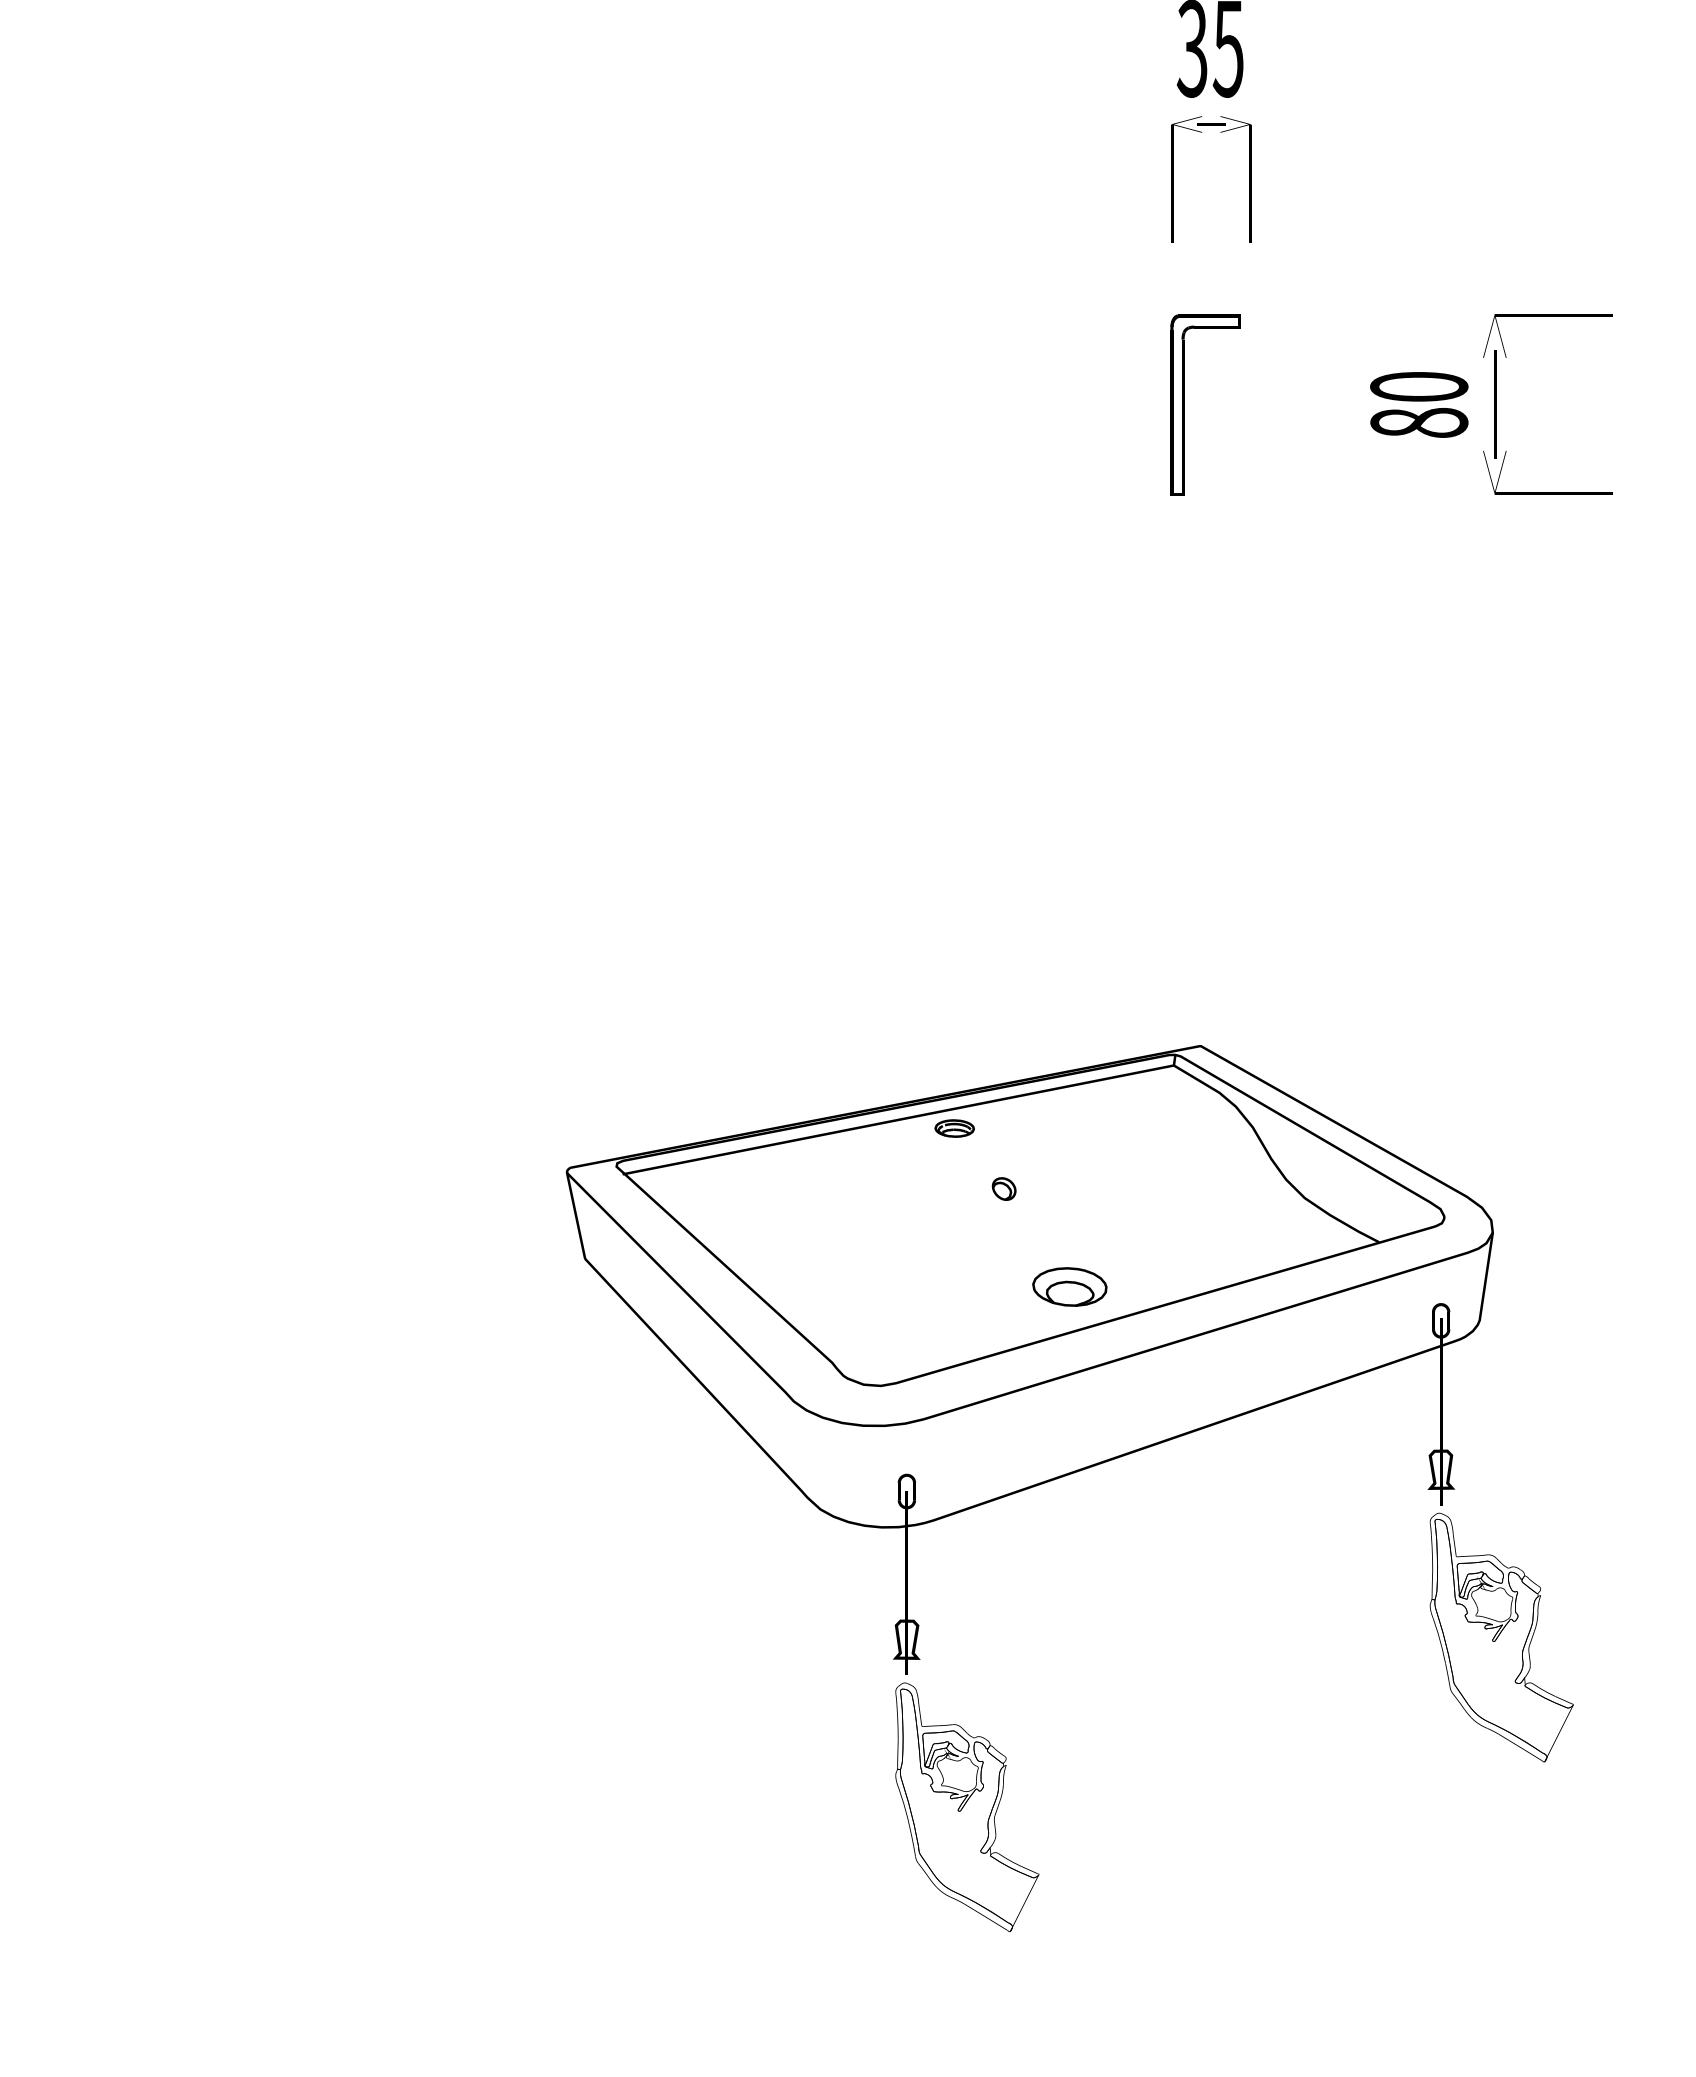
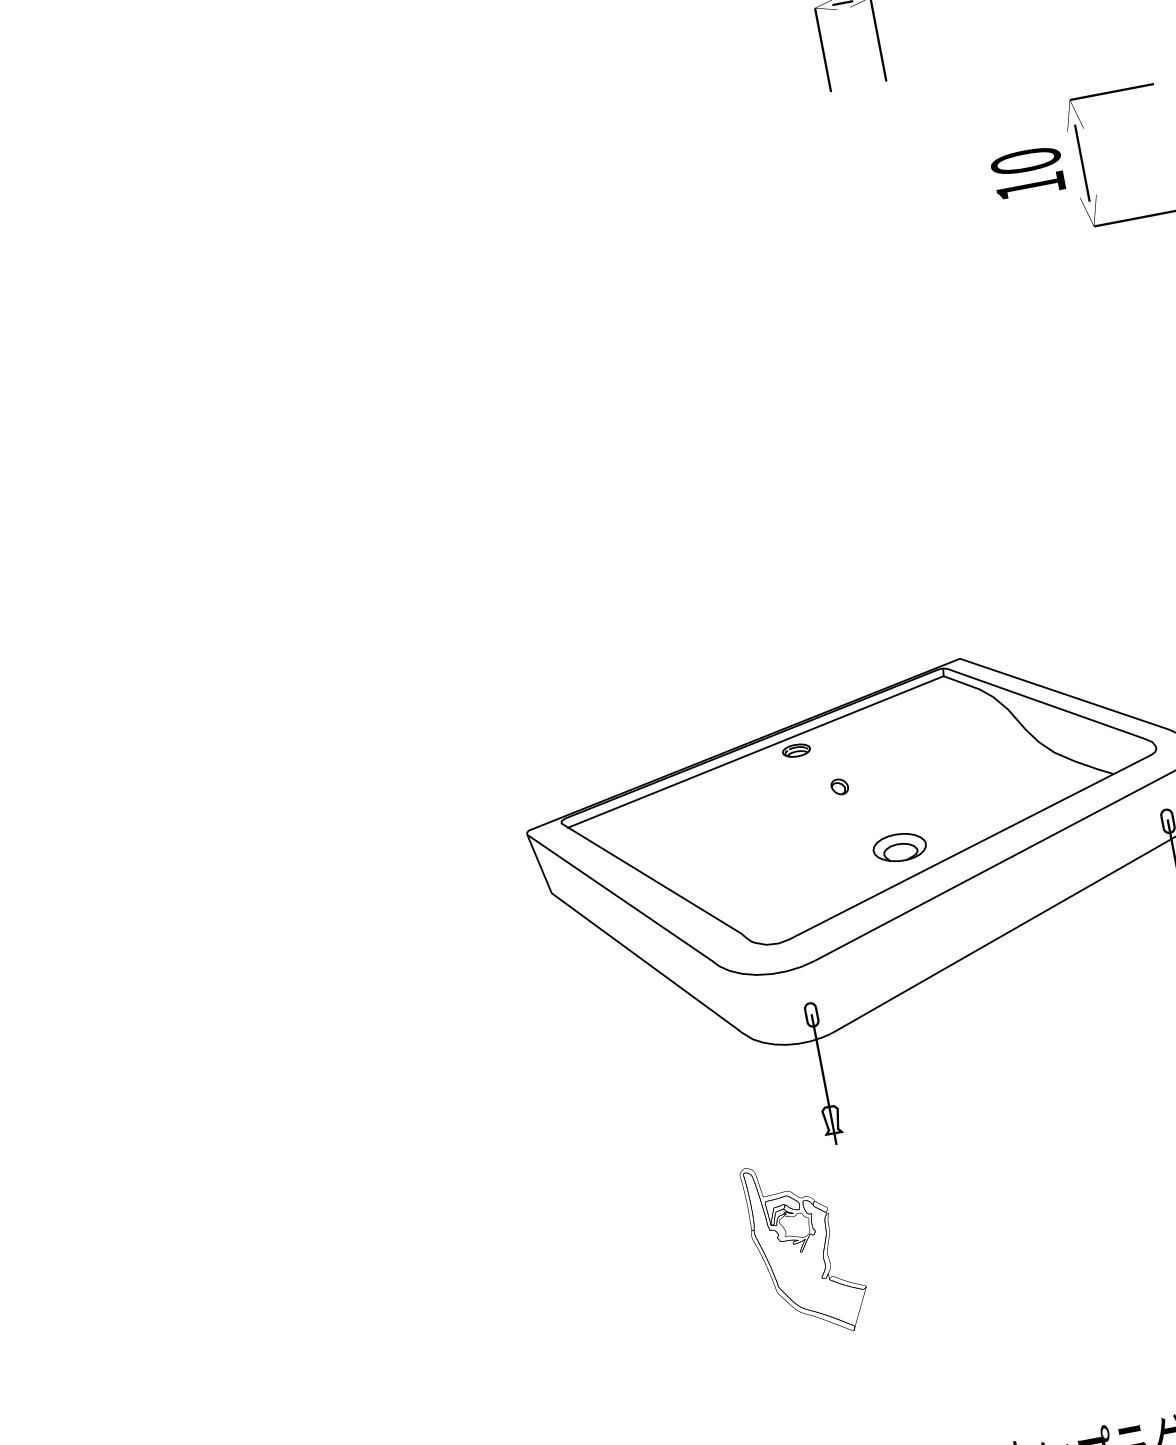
part: (1184, 404) -> (861, 205), removed
text: (1419, 422) -> (1030, 186), 80 -> 10
part: (967, 1807) -> (806, 1248), moved

